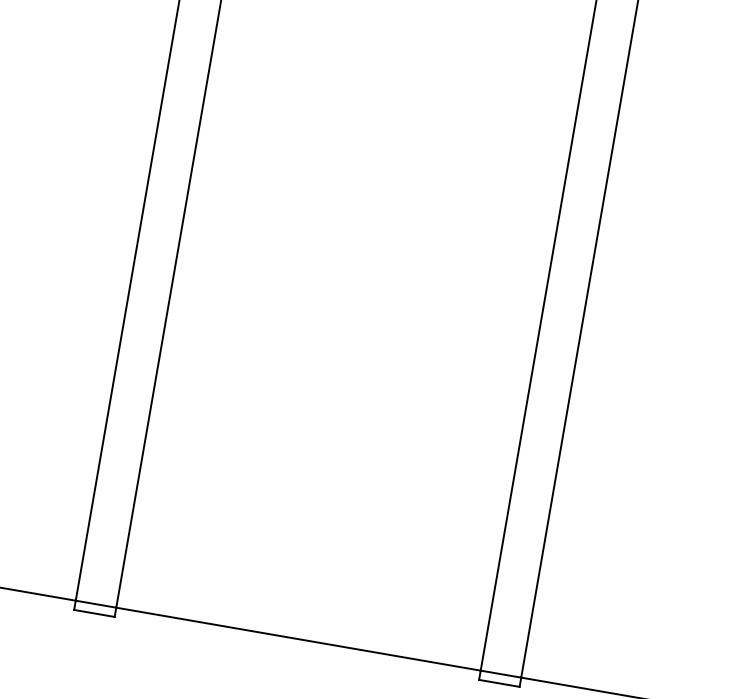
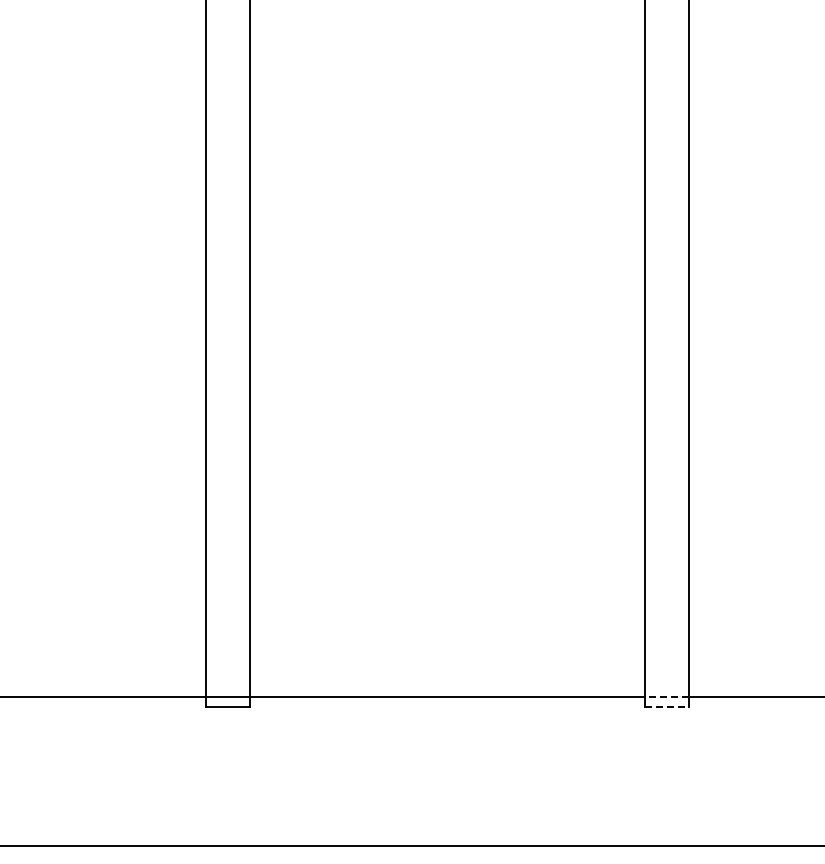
line: (501, 674) -> (667, 697), solid -> dashed
line: (499, 683) -> (667, 707), solid -> dashed

